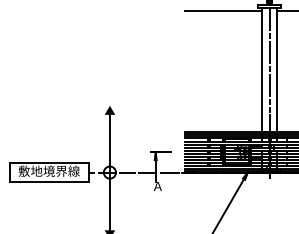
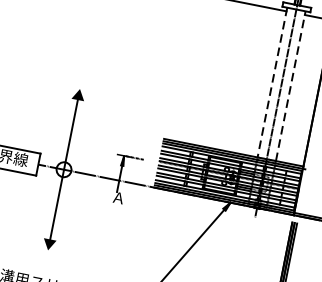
line: (262, 70) -> (272, 82), solid -> dashed
line: (277, 70) -> (290, 86), solid -> dashed

